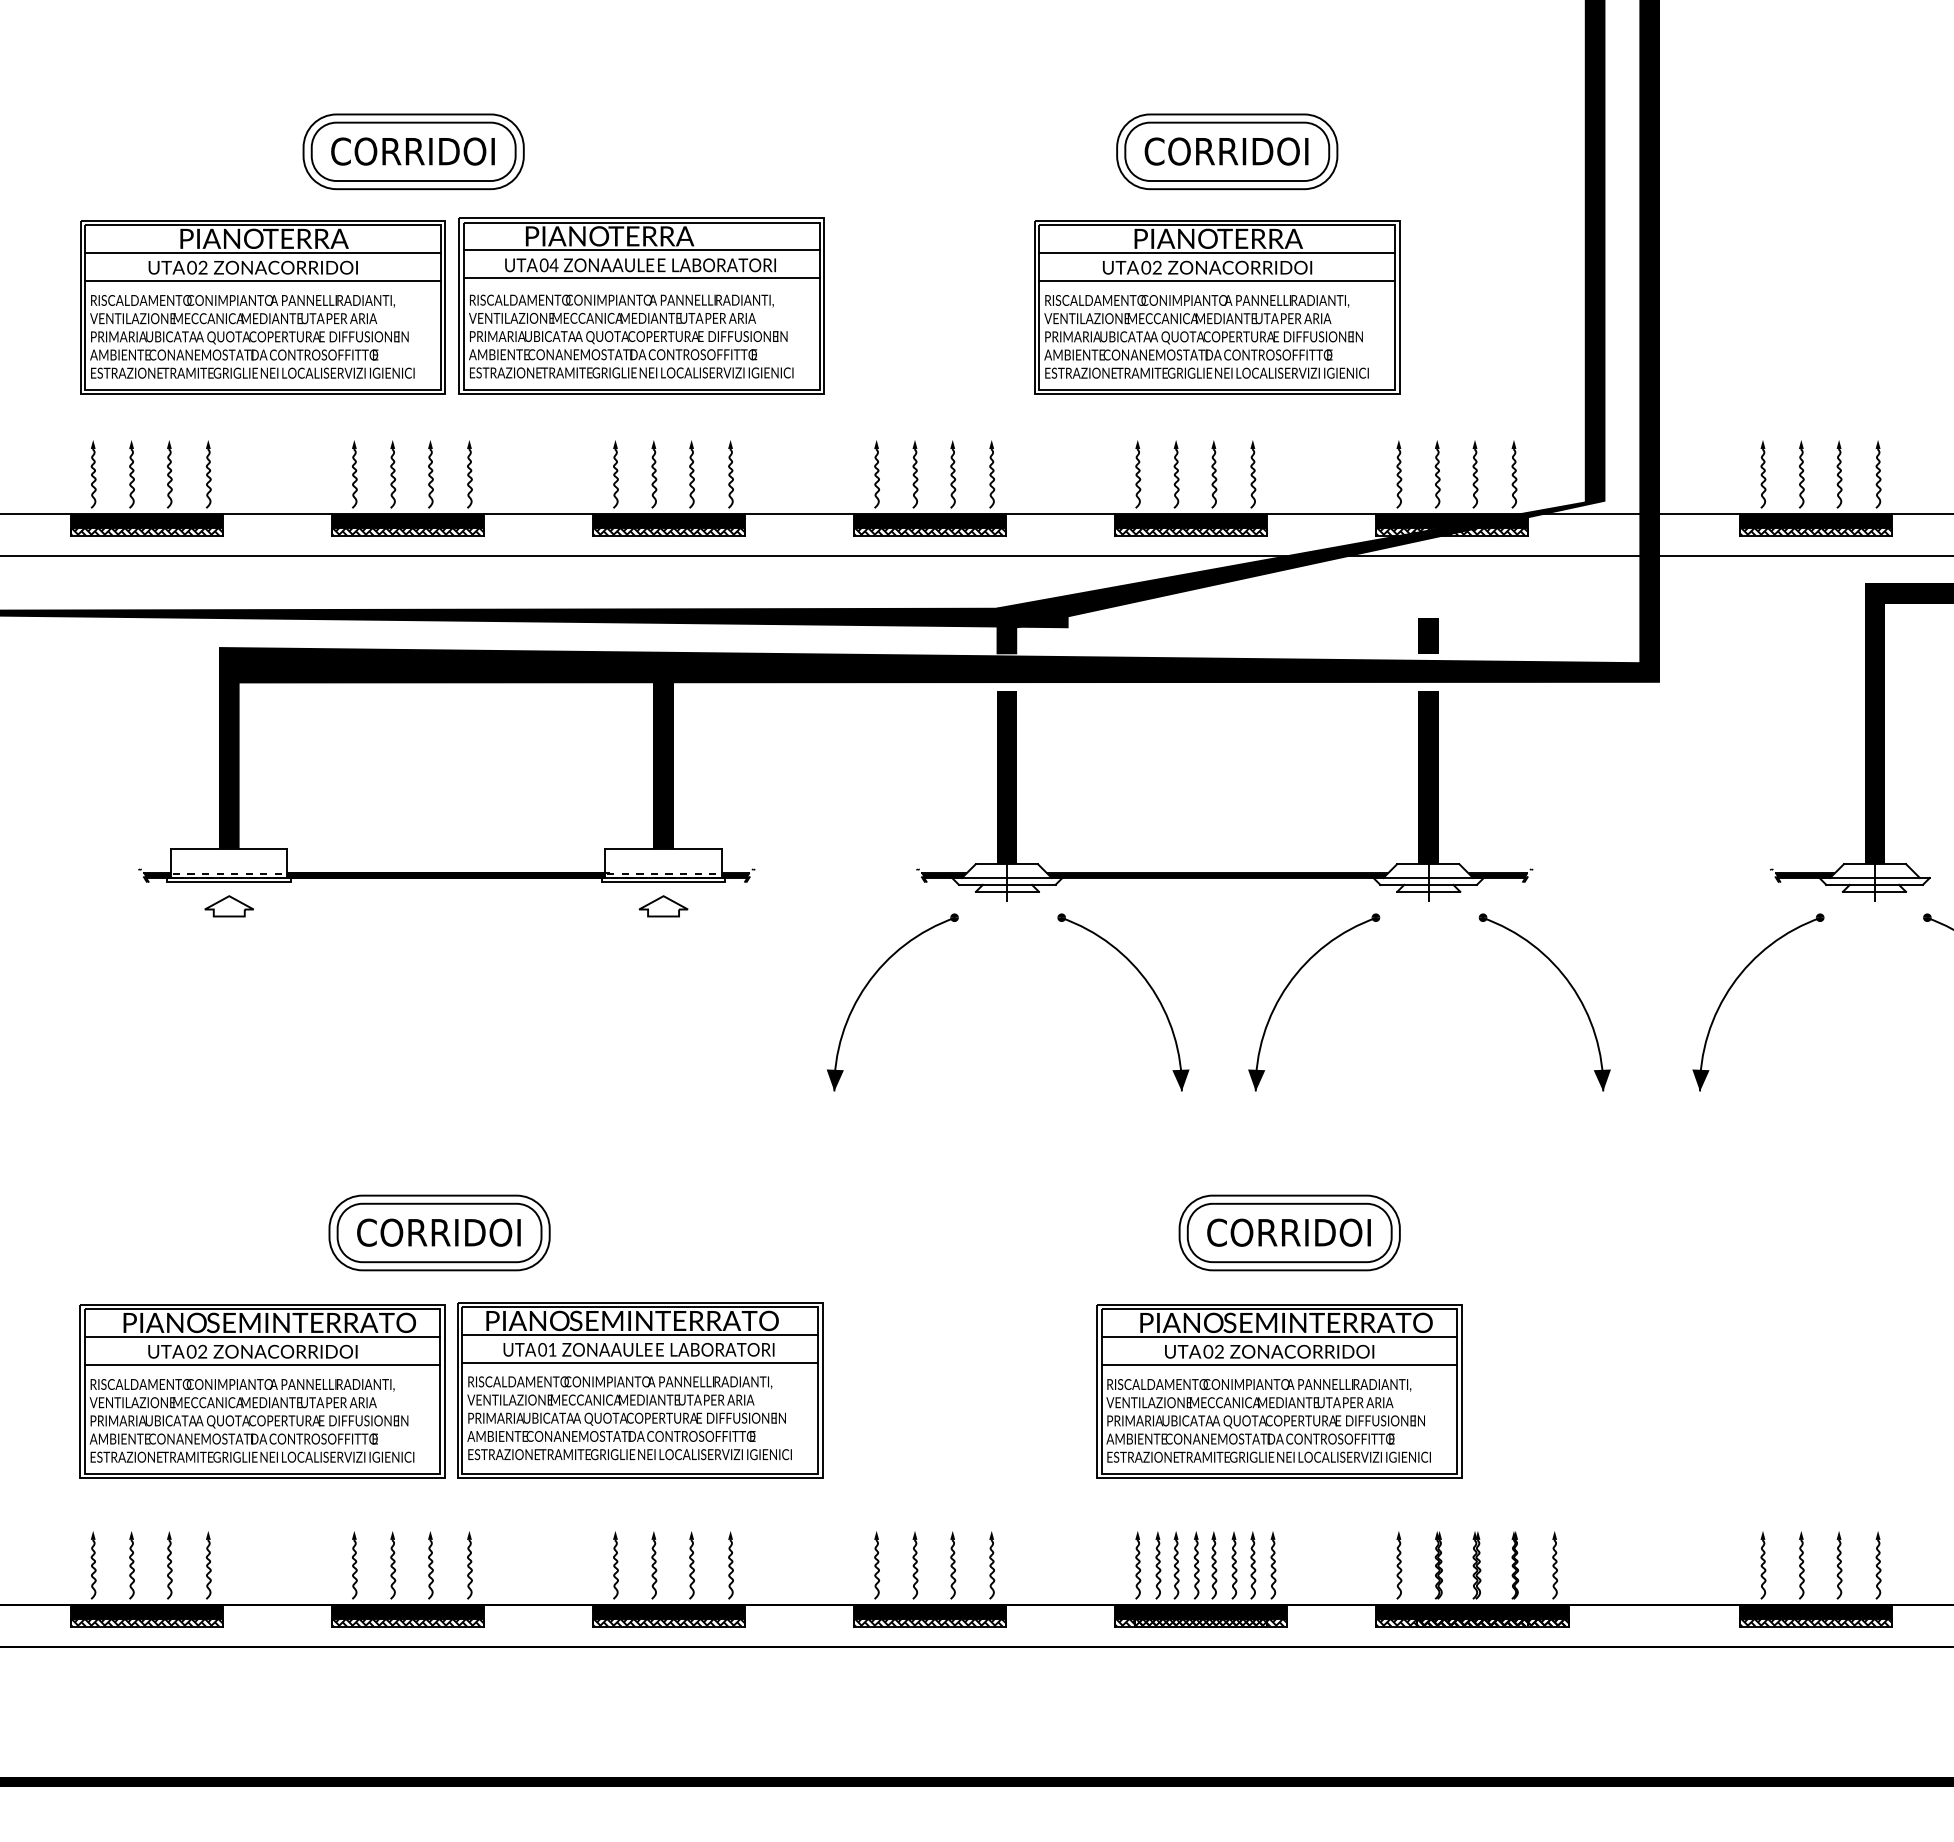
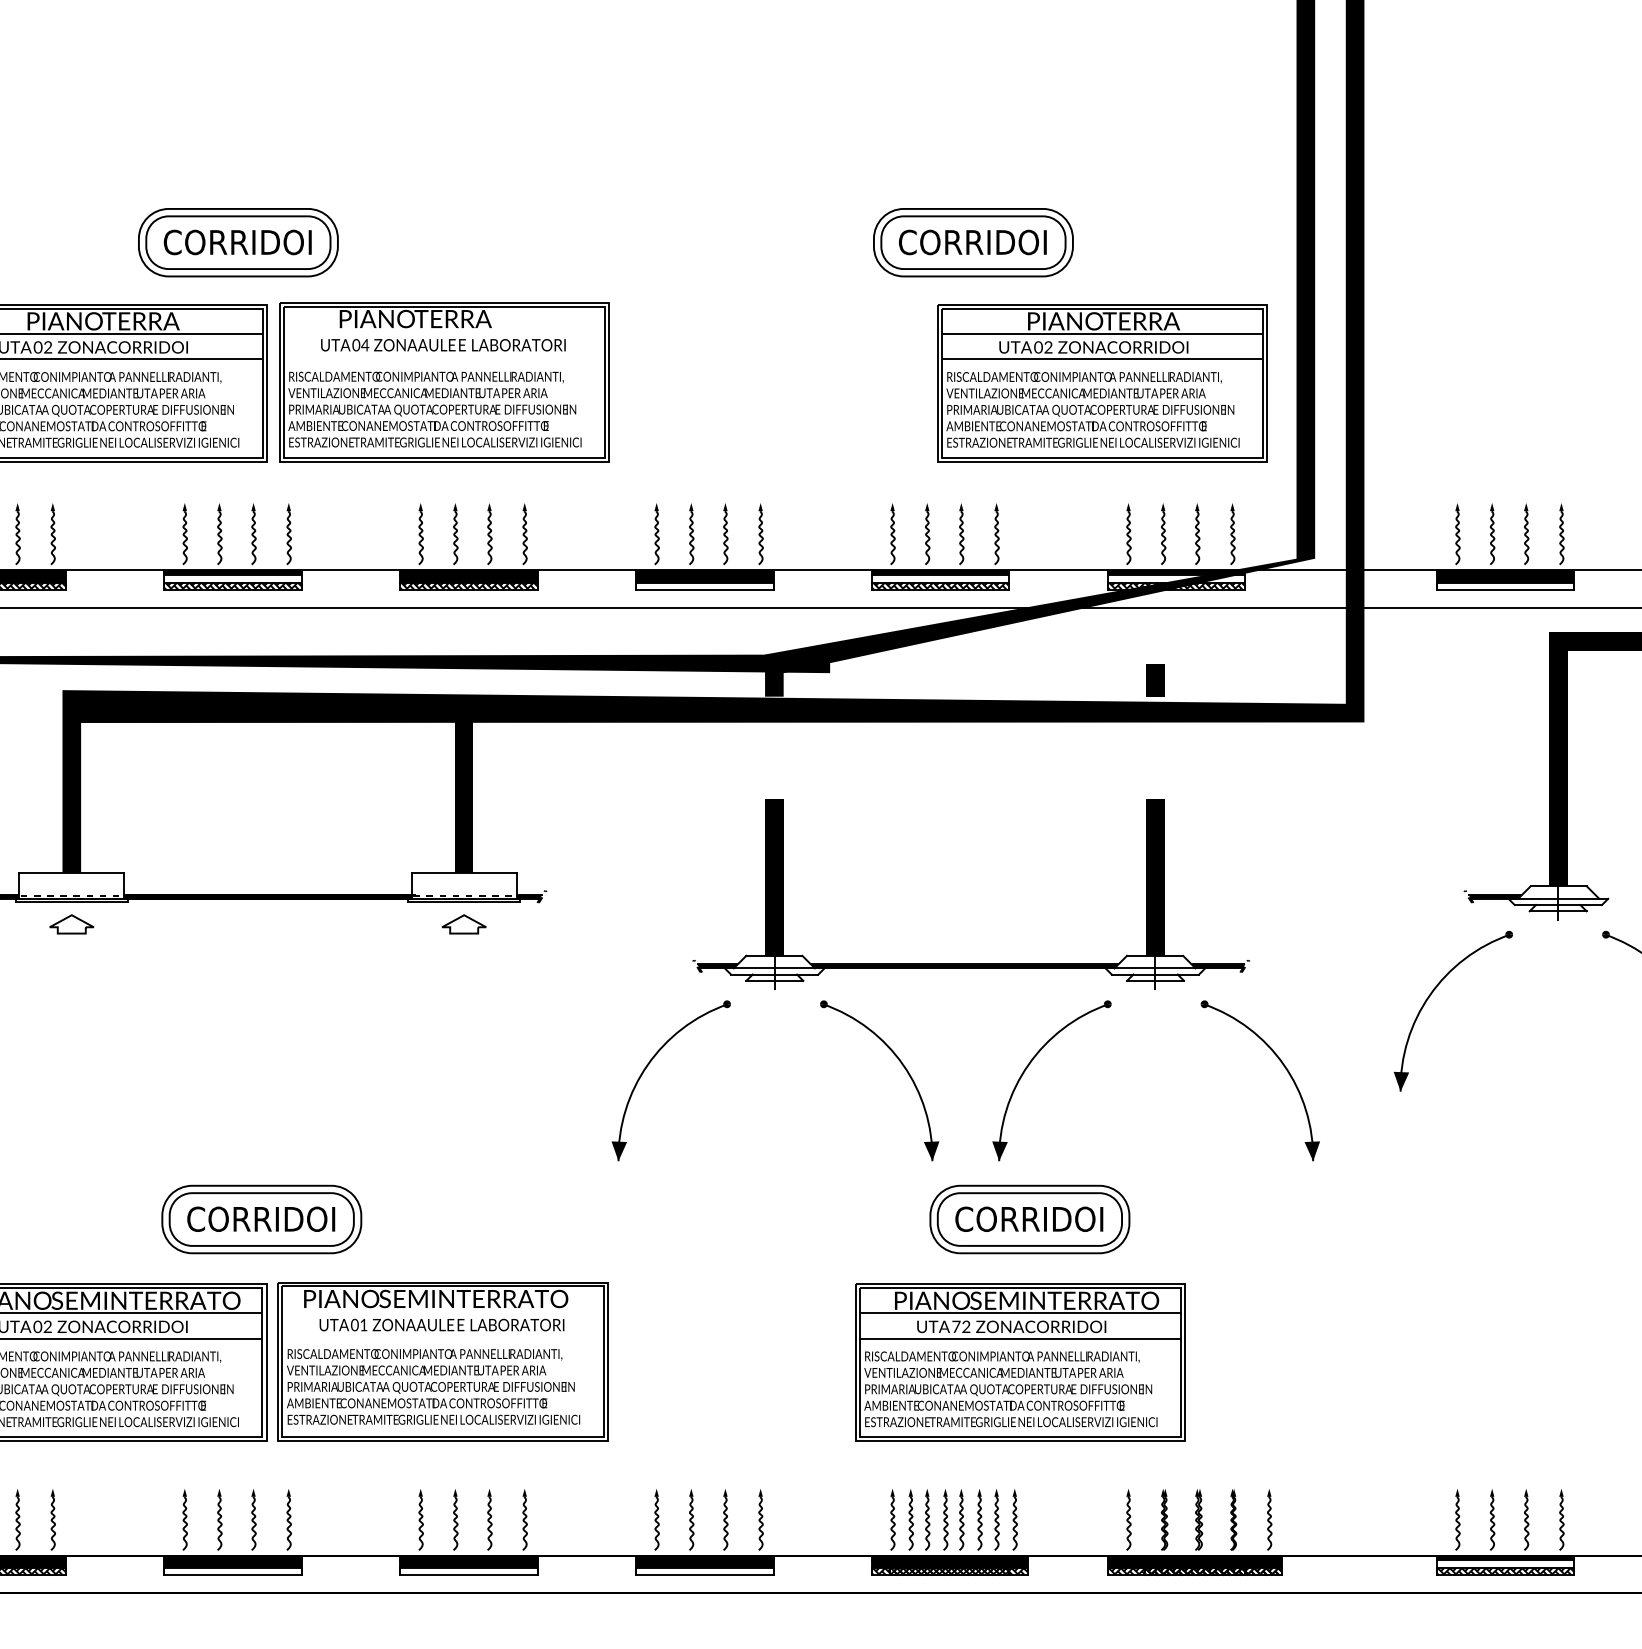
line: (641, 250) -> (444, 331), removed
line: (641, 278) -> (444, 357), removed
part: (1217, 307) -> (1102, 383), moved
fill: (407, 523) -> (232, 578), removed
fill: (1191, 523) -> (941, 578), removed
fill: (1452, 523) -> (1176, 578), removed
hatch: (929, 531) -> (704, 585), removed
hatch: (1816, 531) -> (1505, 585), removed
part: (1218, 878) -> (965, 968), moved
line: (639, 1334) -> (442, 1311), removed
text: (1208, 1351) -> (956, 1326), 02 -> 72
line: (639, 1362) -> (442, 1336), removed
fill: (1816, 1614) -> (1505, 1564), removed
hatch: (407, 1622) -> (232, 1571), removed
hatch: (668, 1622) -> (468, 1571), removed
hatch: (929, 1622) -> (704, 1571), removed

